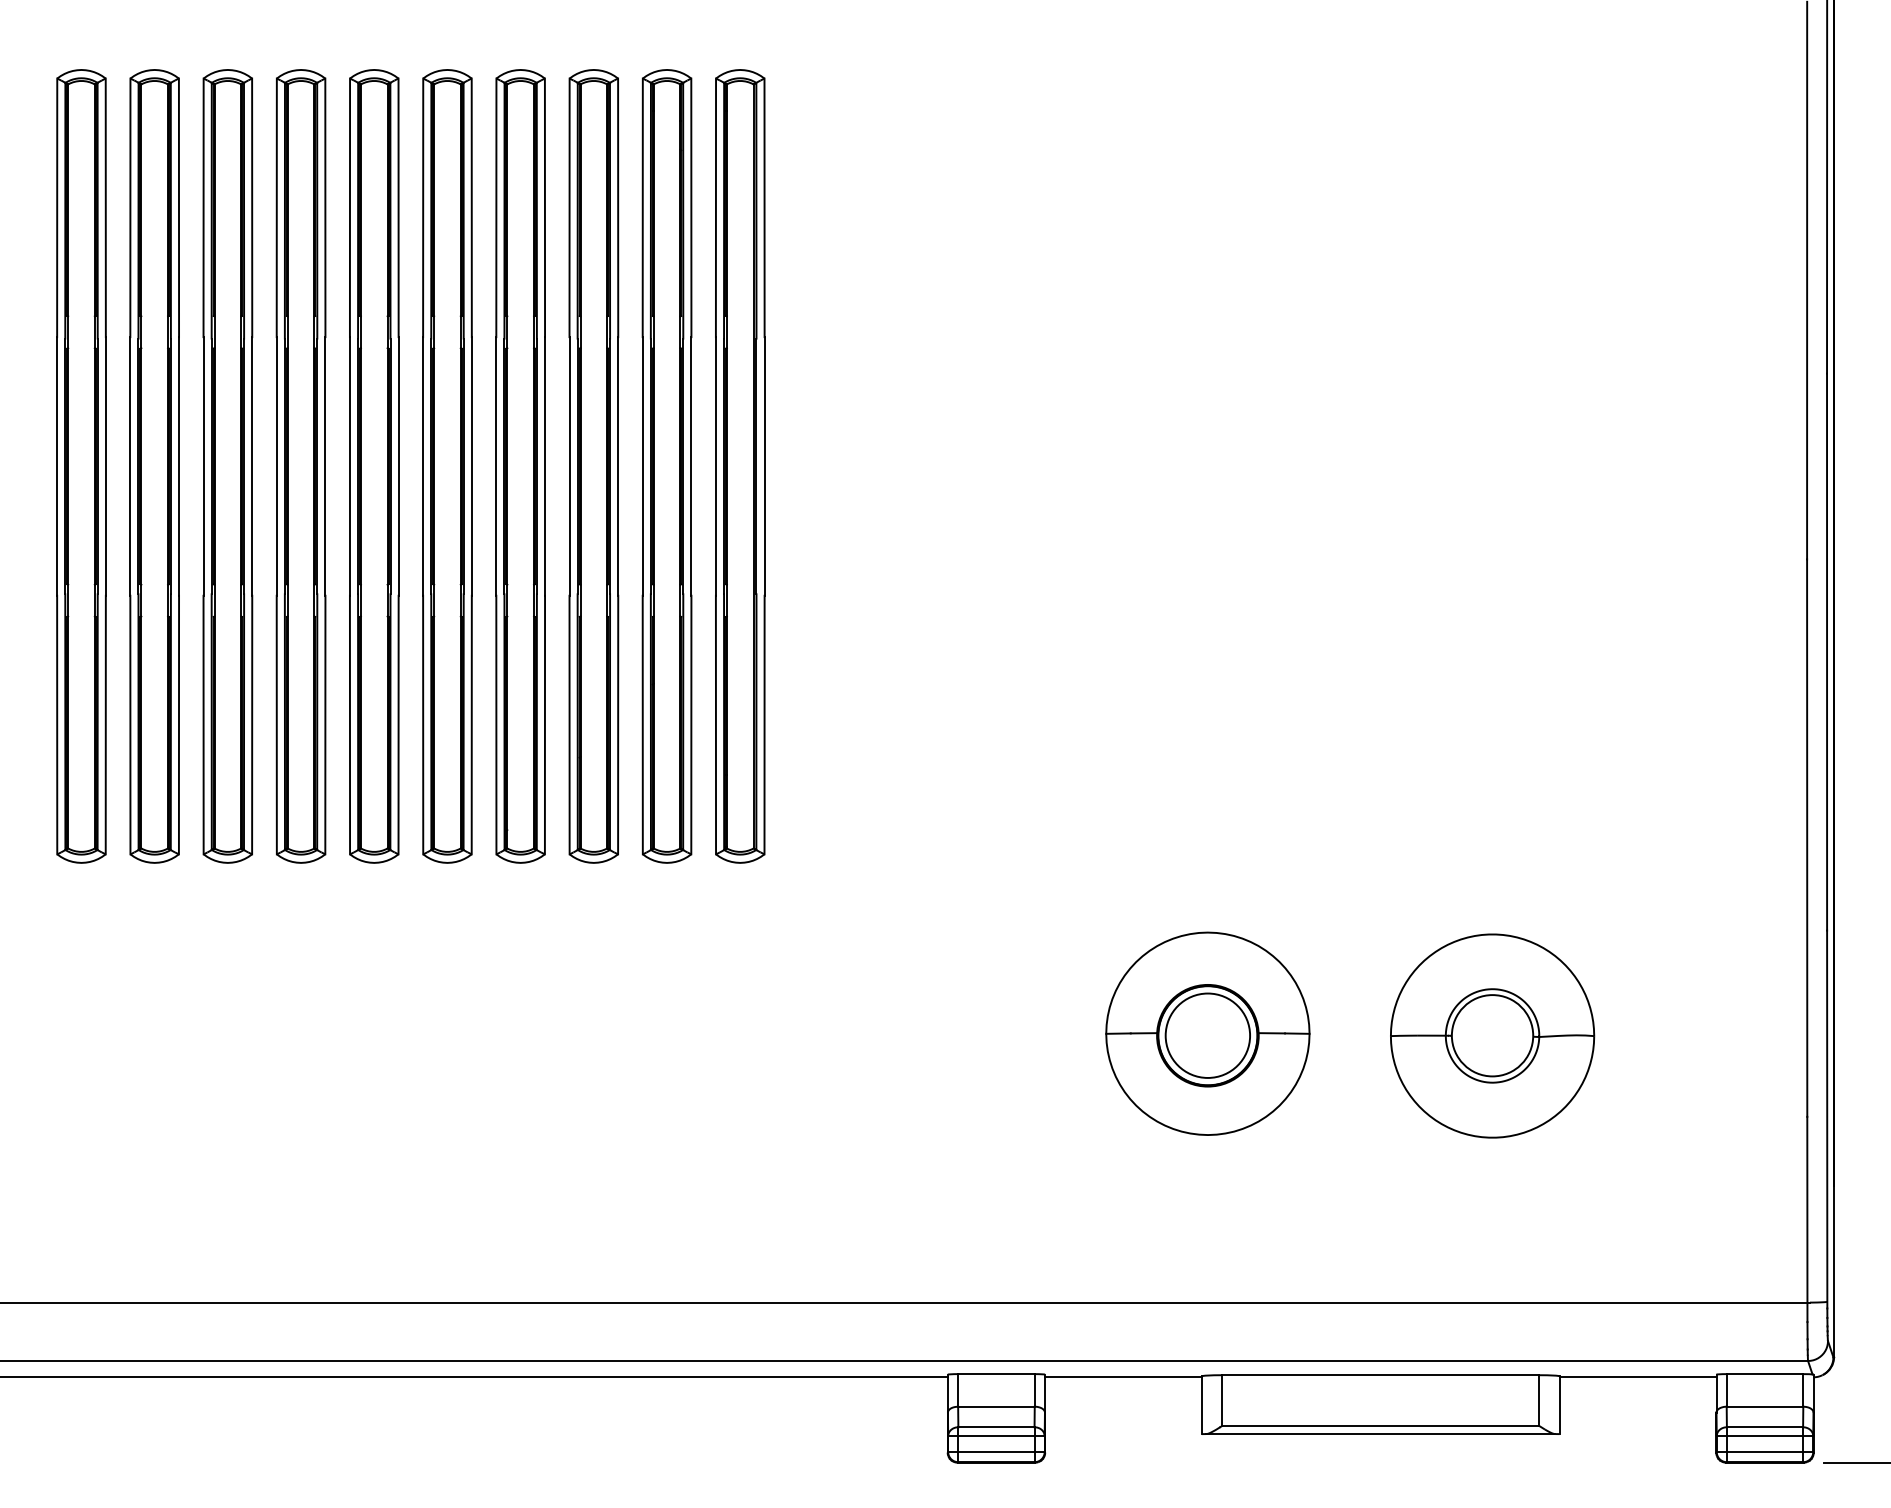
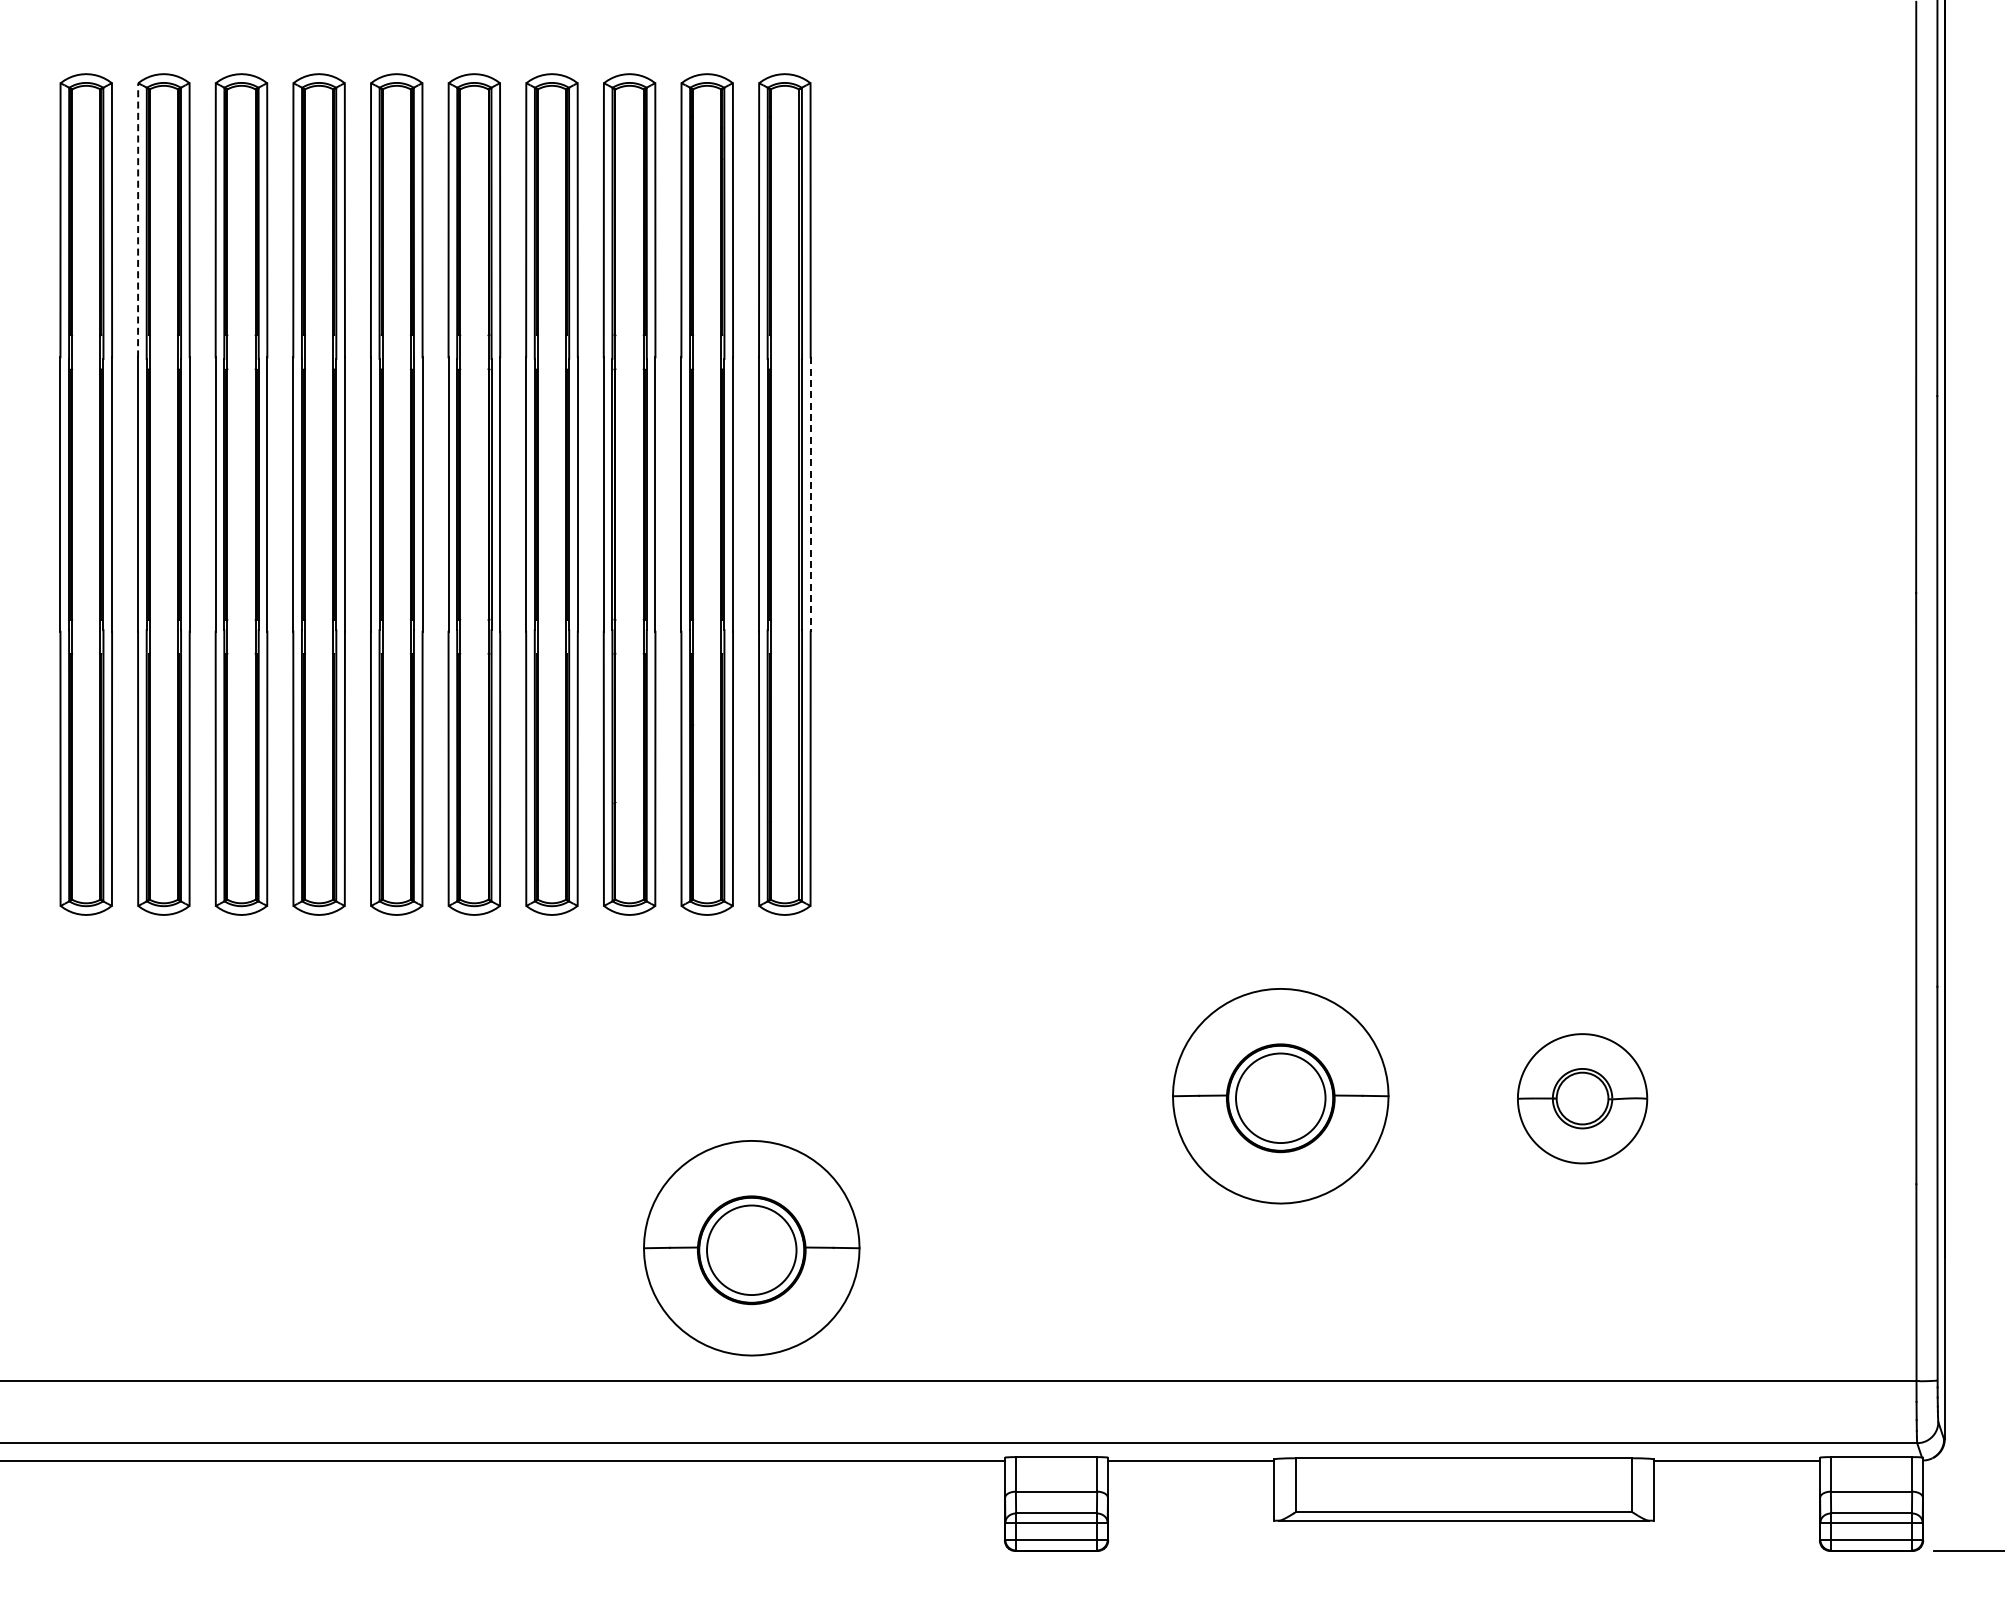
line: (130, 207) -> (138, 219), solid -> dashed
line: (764, 467) -> (810, 495), solid -> dashed
part: (1492, 1035) -> (1582, 1098), size x0.6
part: (708, 1177) -> (751, 1248), added

